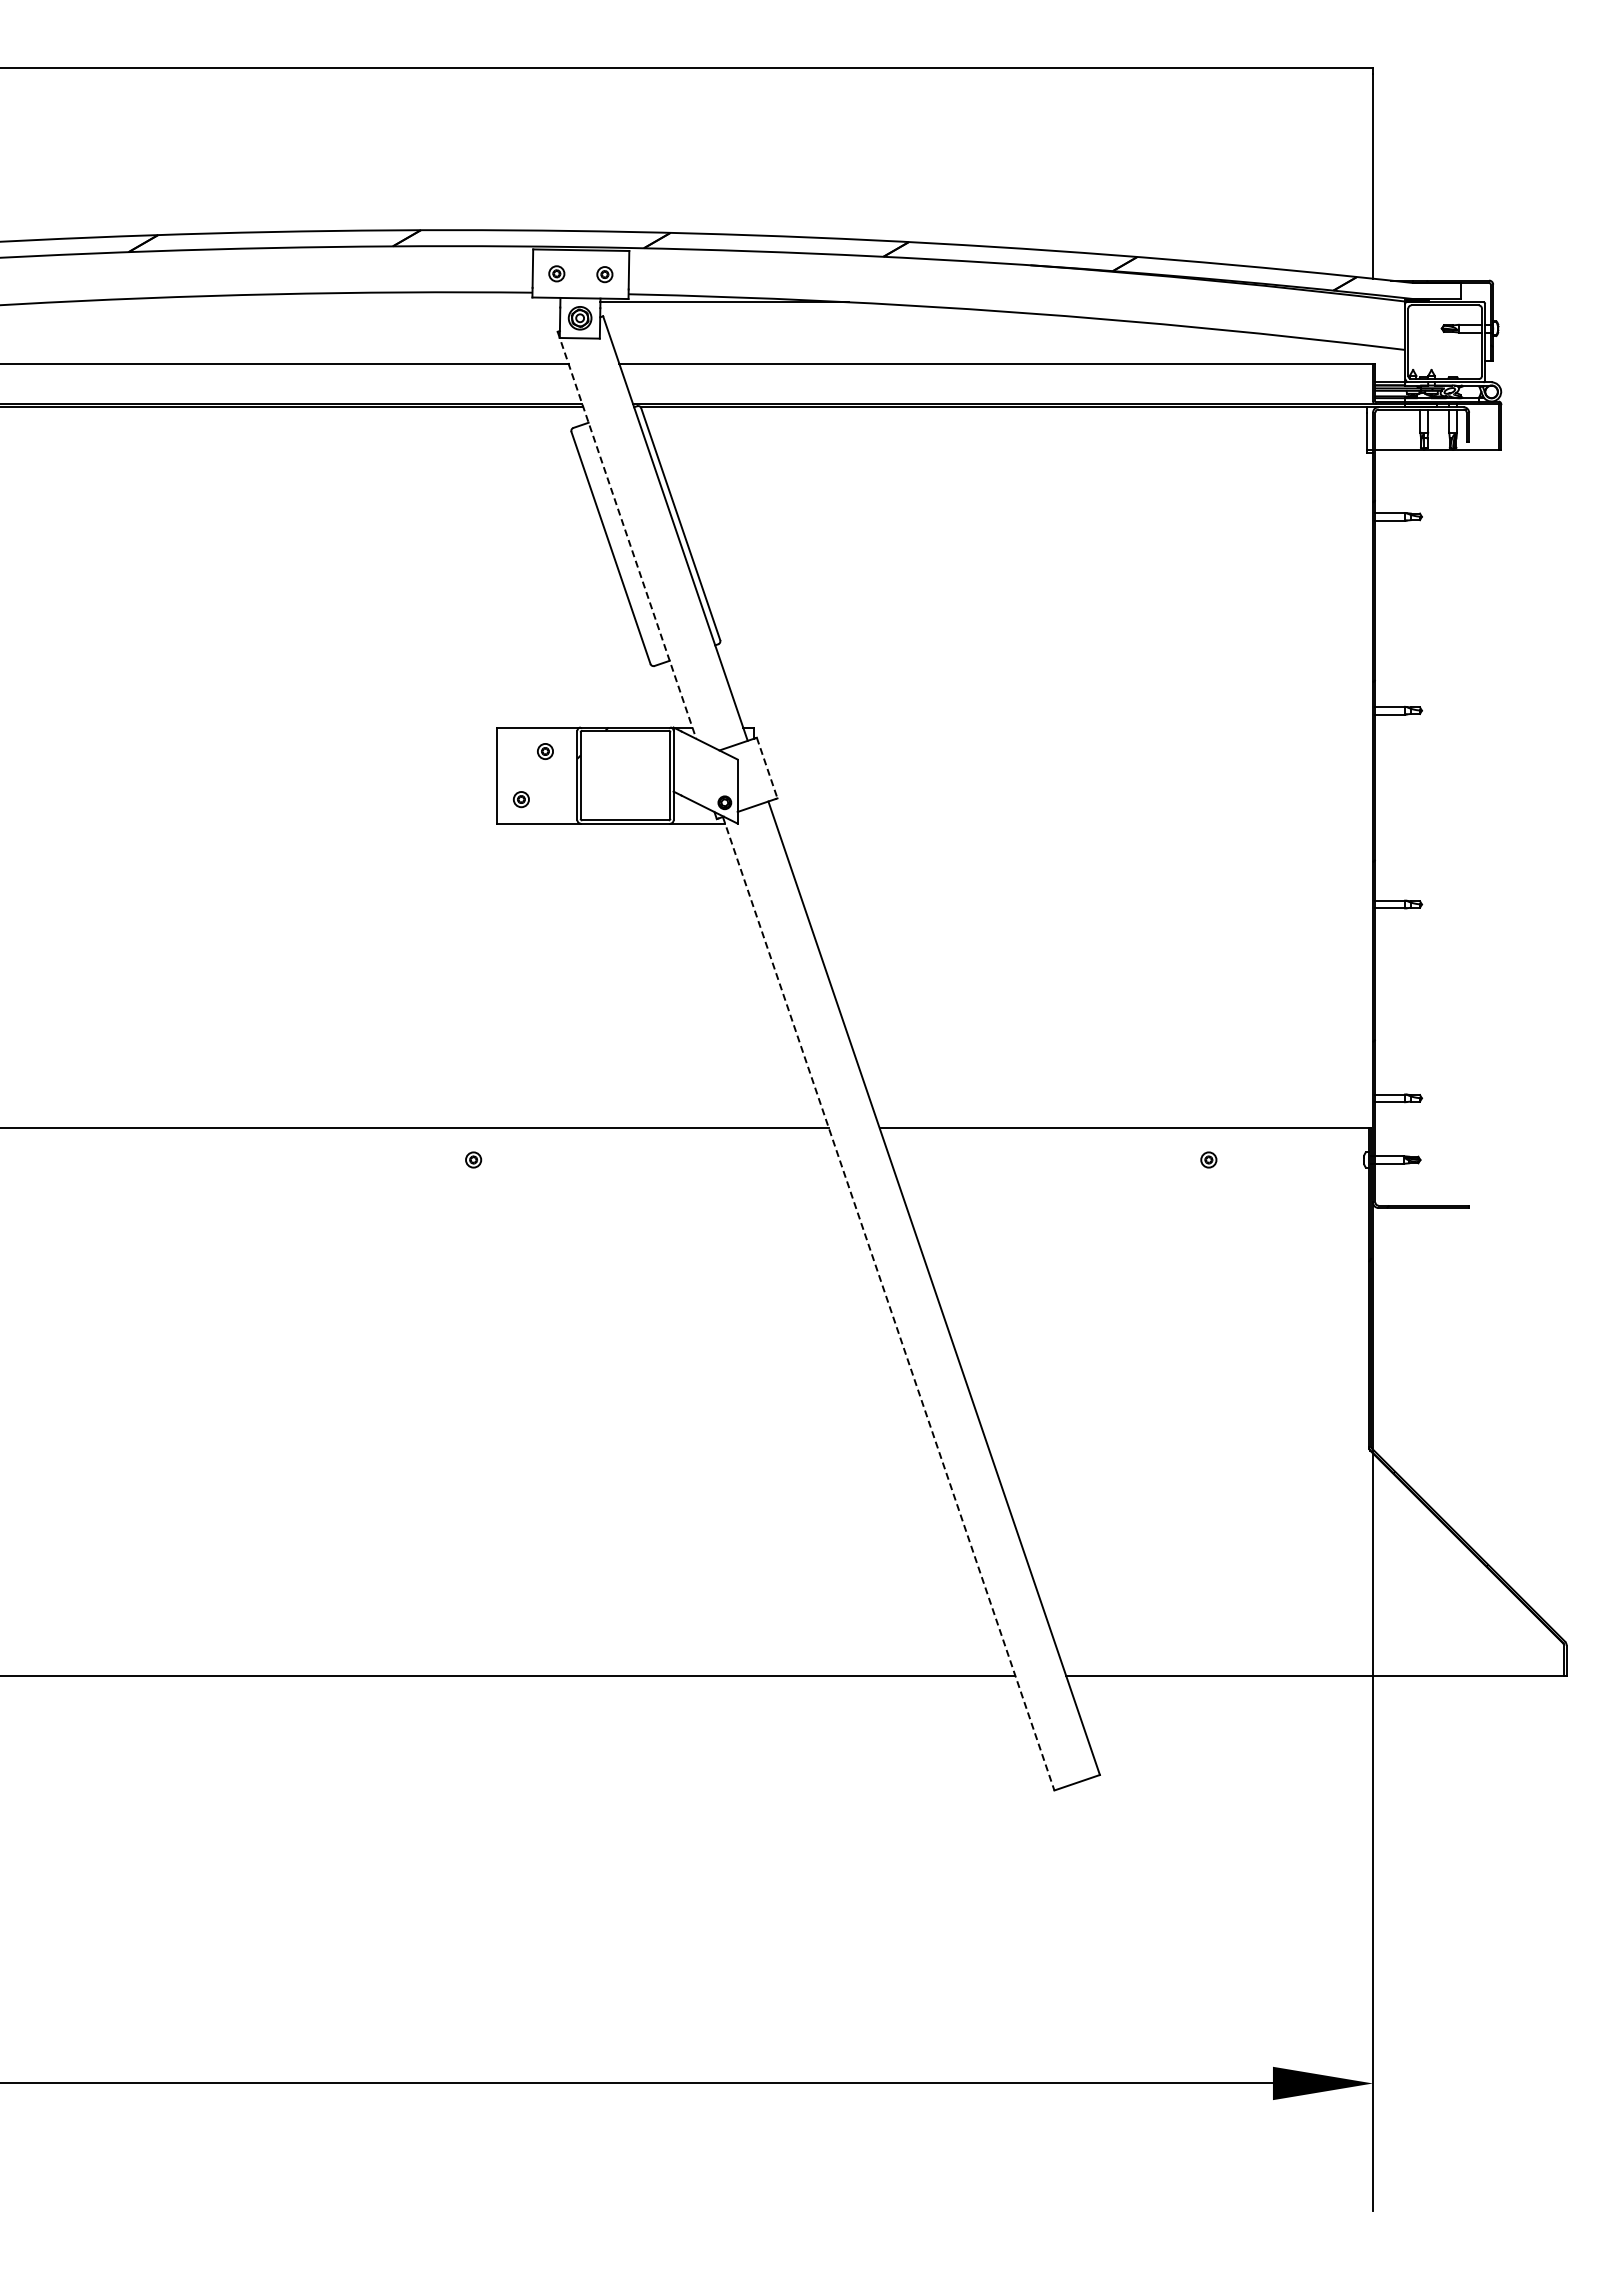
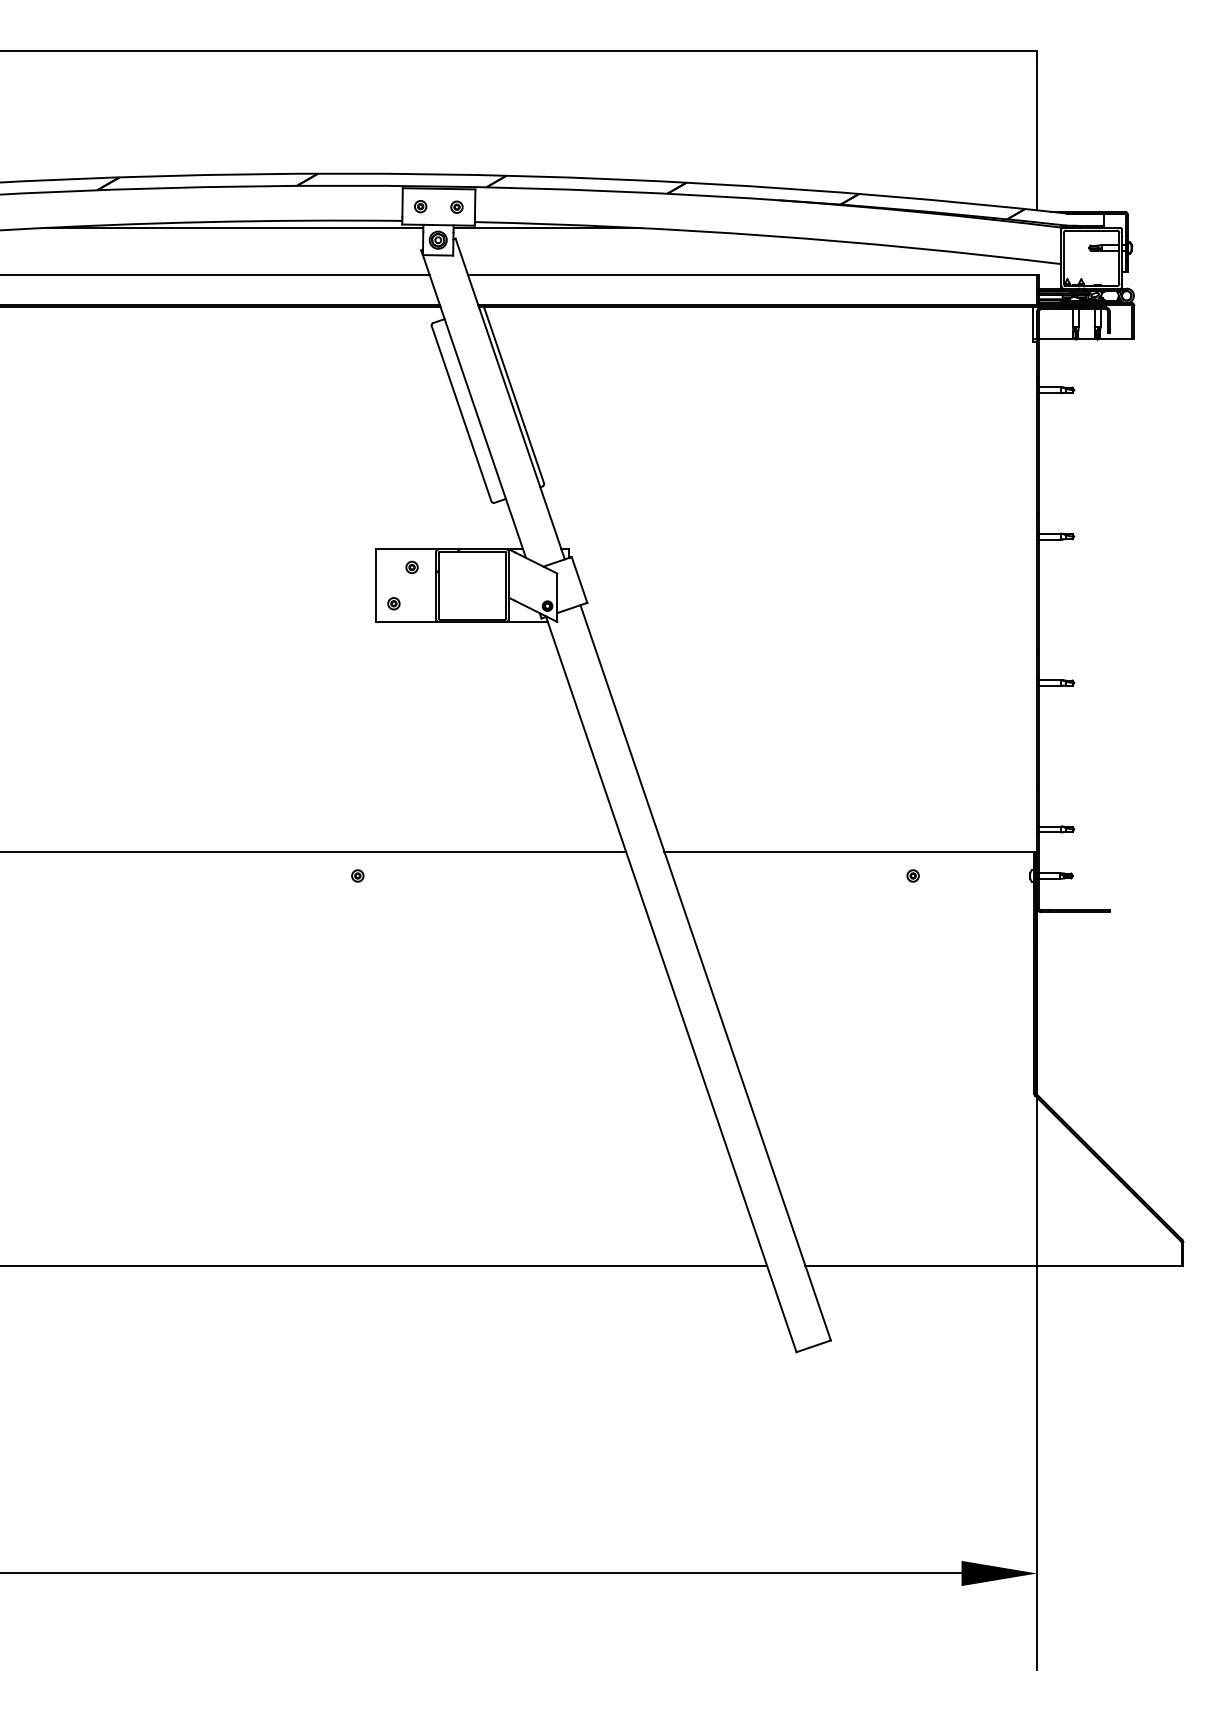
line: (307, 302) -> (232, 228), added
line: (627, 535) -> (474, 404), dashed -> solid
line: (767, 768) -> (579, 580), dashed -> solid
line: (888, 1304) -> (671, 985), dashed -> solid

